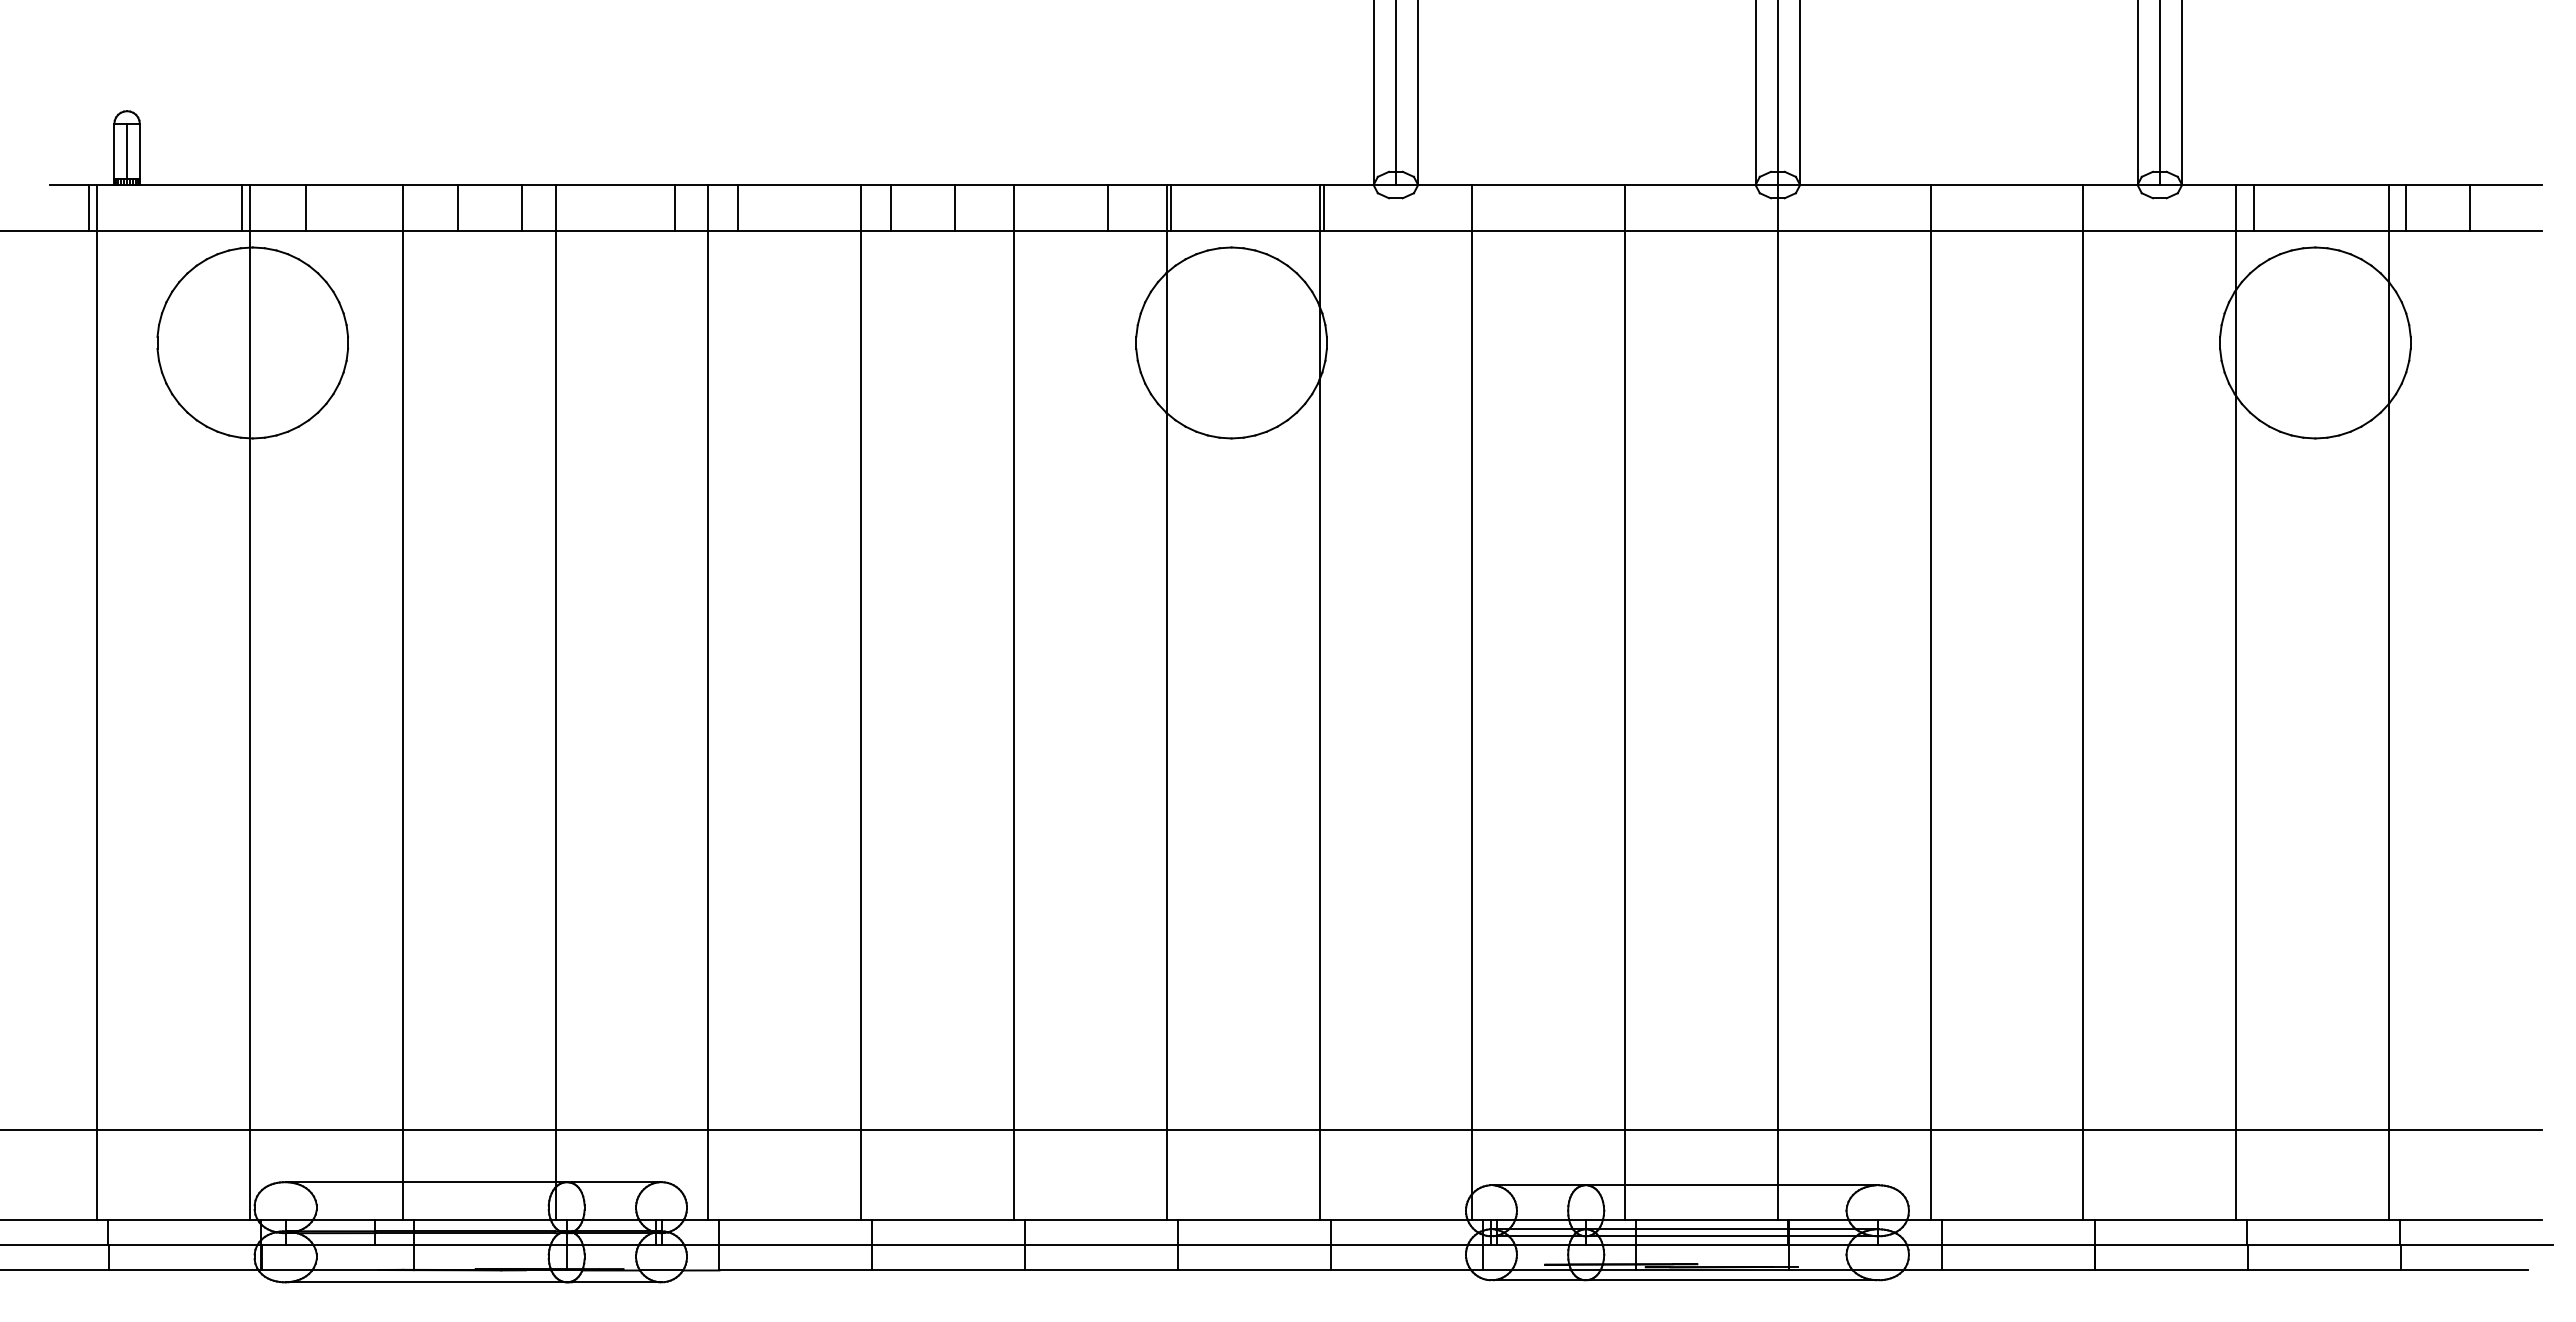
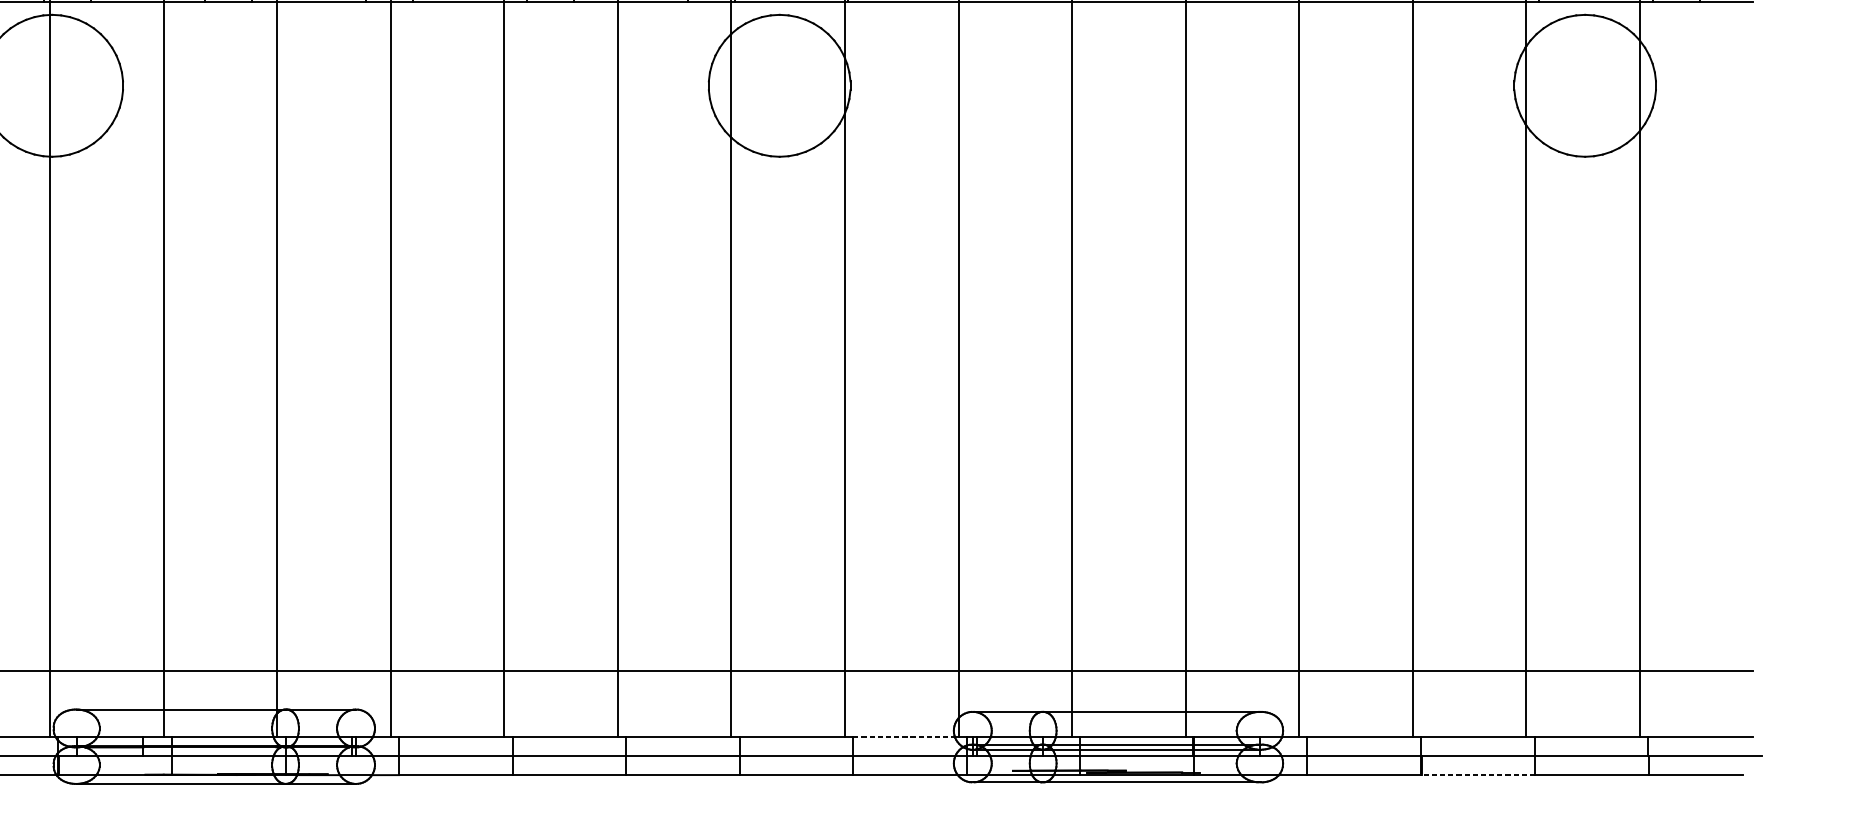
line: (1399, 1219) -> (904, 737), solid -> dashed
line: (2171, 1270) -> (1478, 775), solid -> dashed

